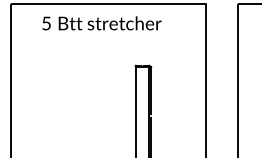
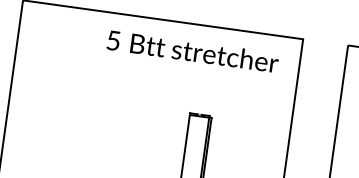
text: (101, 23) -> (192, 51), moved

